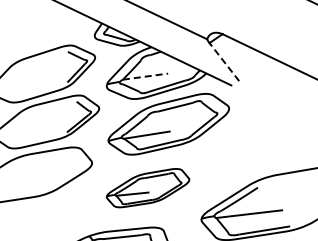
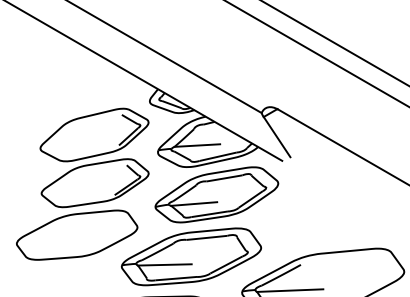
line: (223, 61) -> (276, 136), dashed -> solid
line: (145, 76) -> (197, 145), dashed -> solid
part: (147, 187) -> (190, 256), size x1.67

